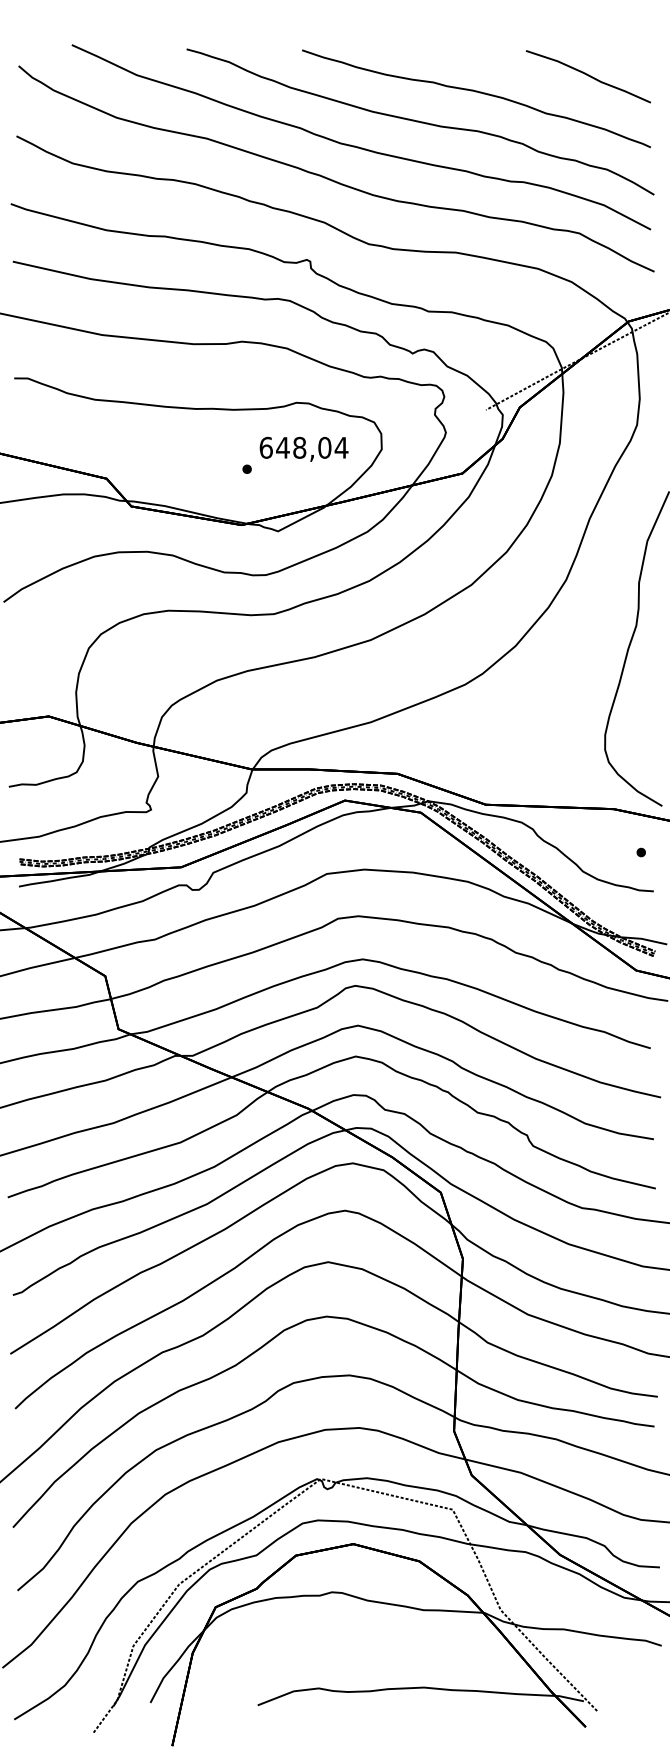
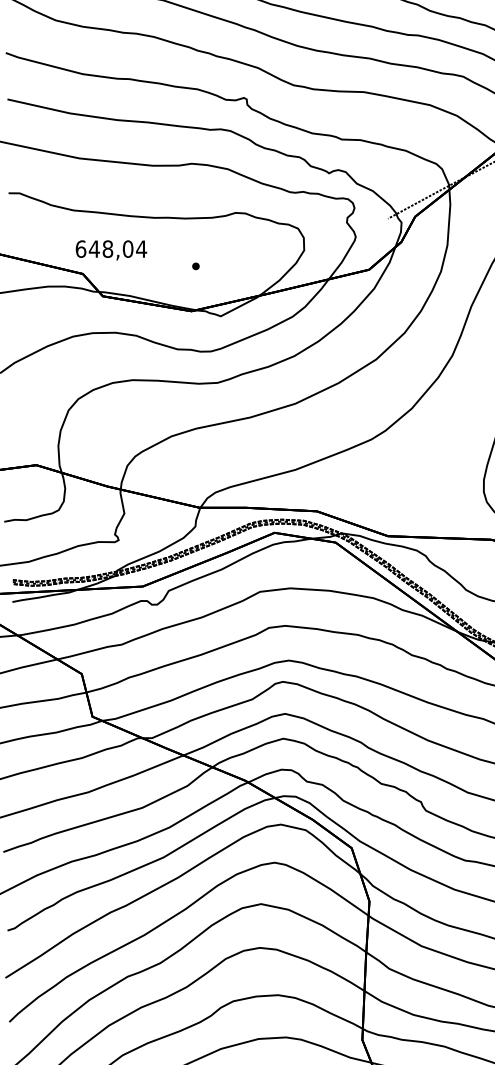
text: (303, 448) -> (110, 249), moved

